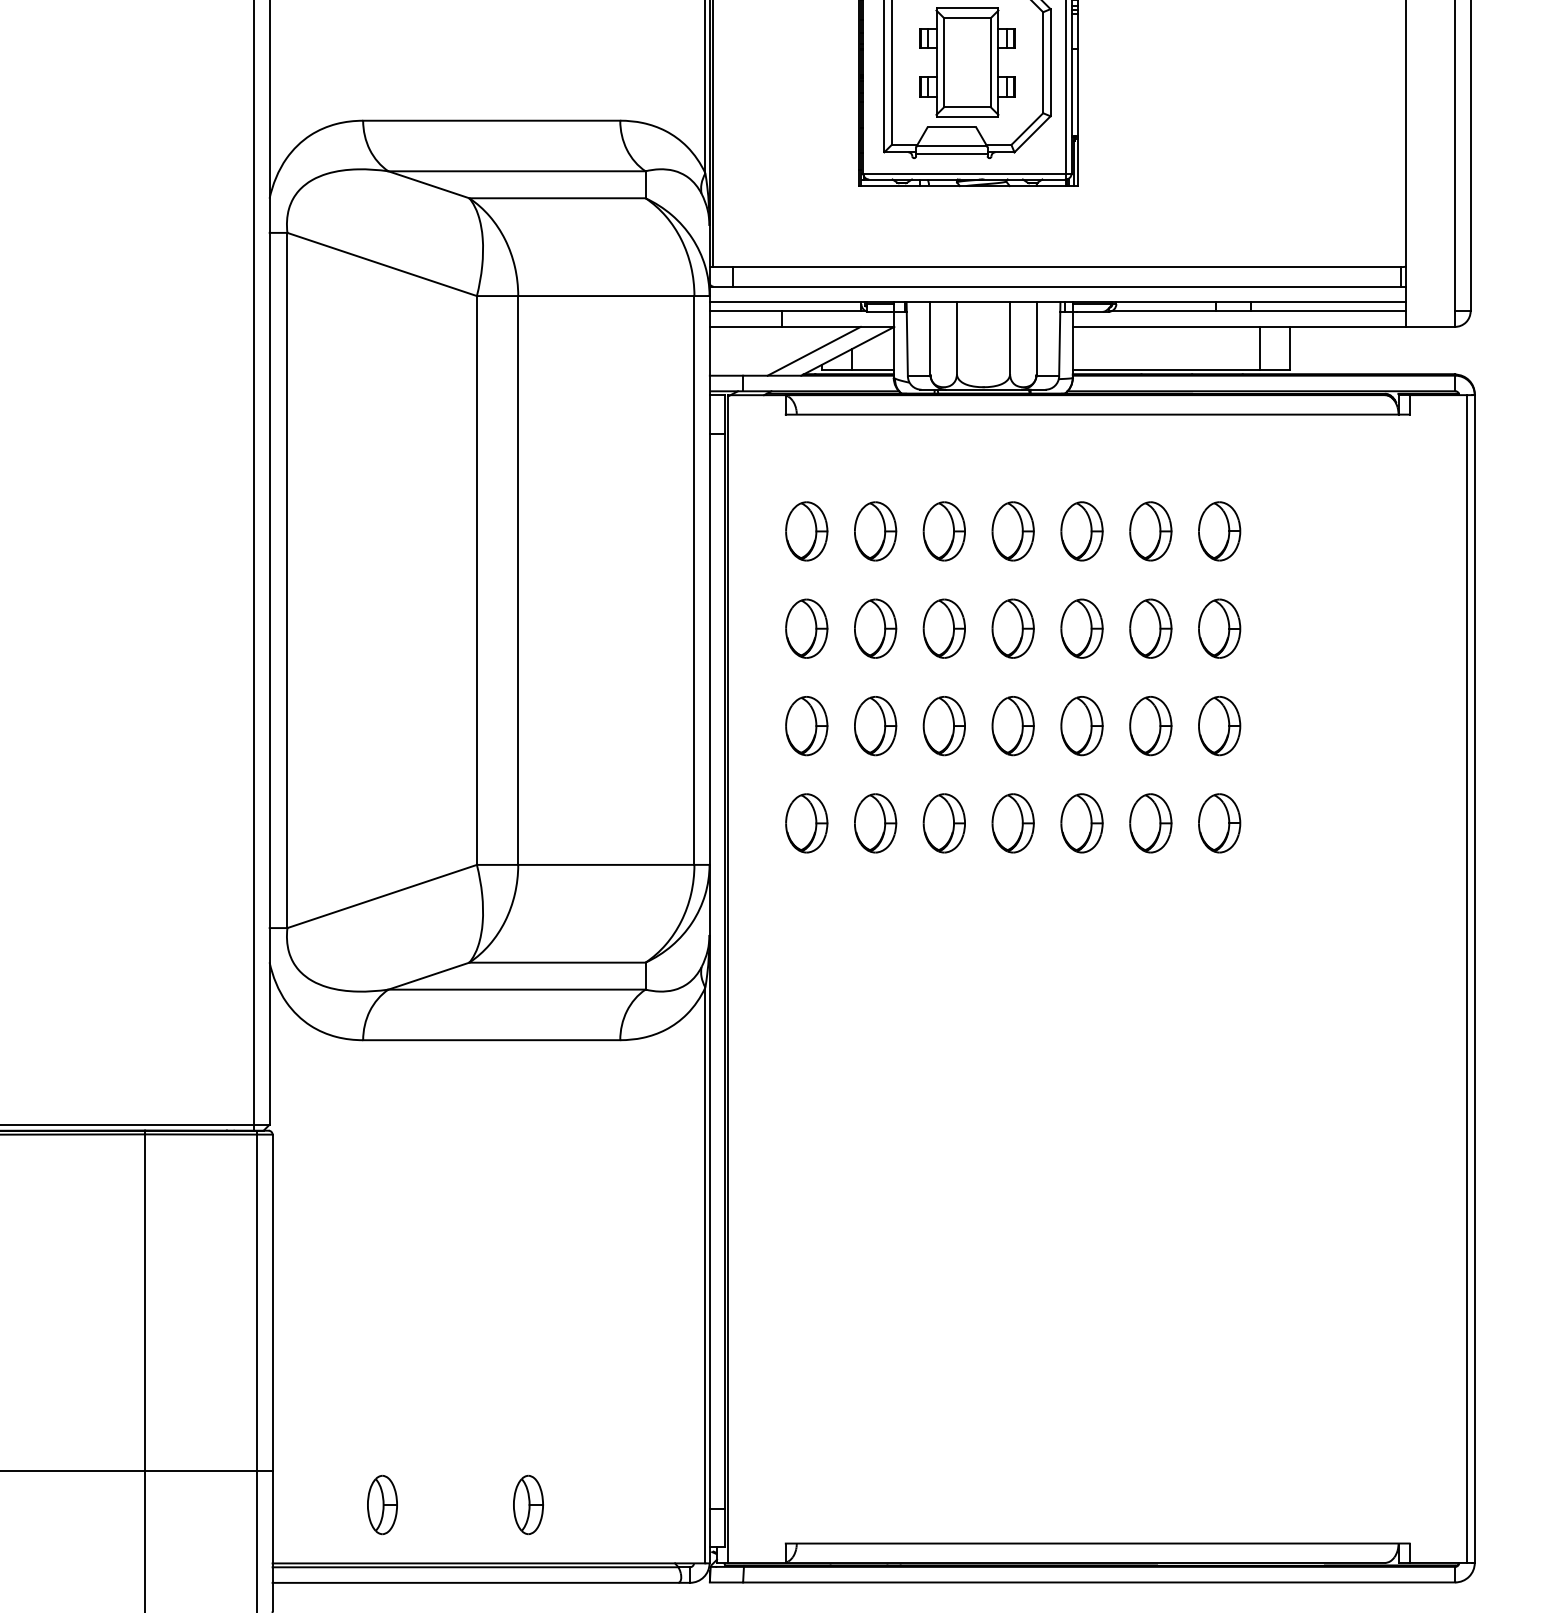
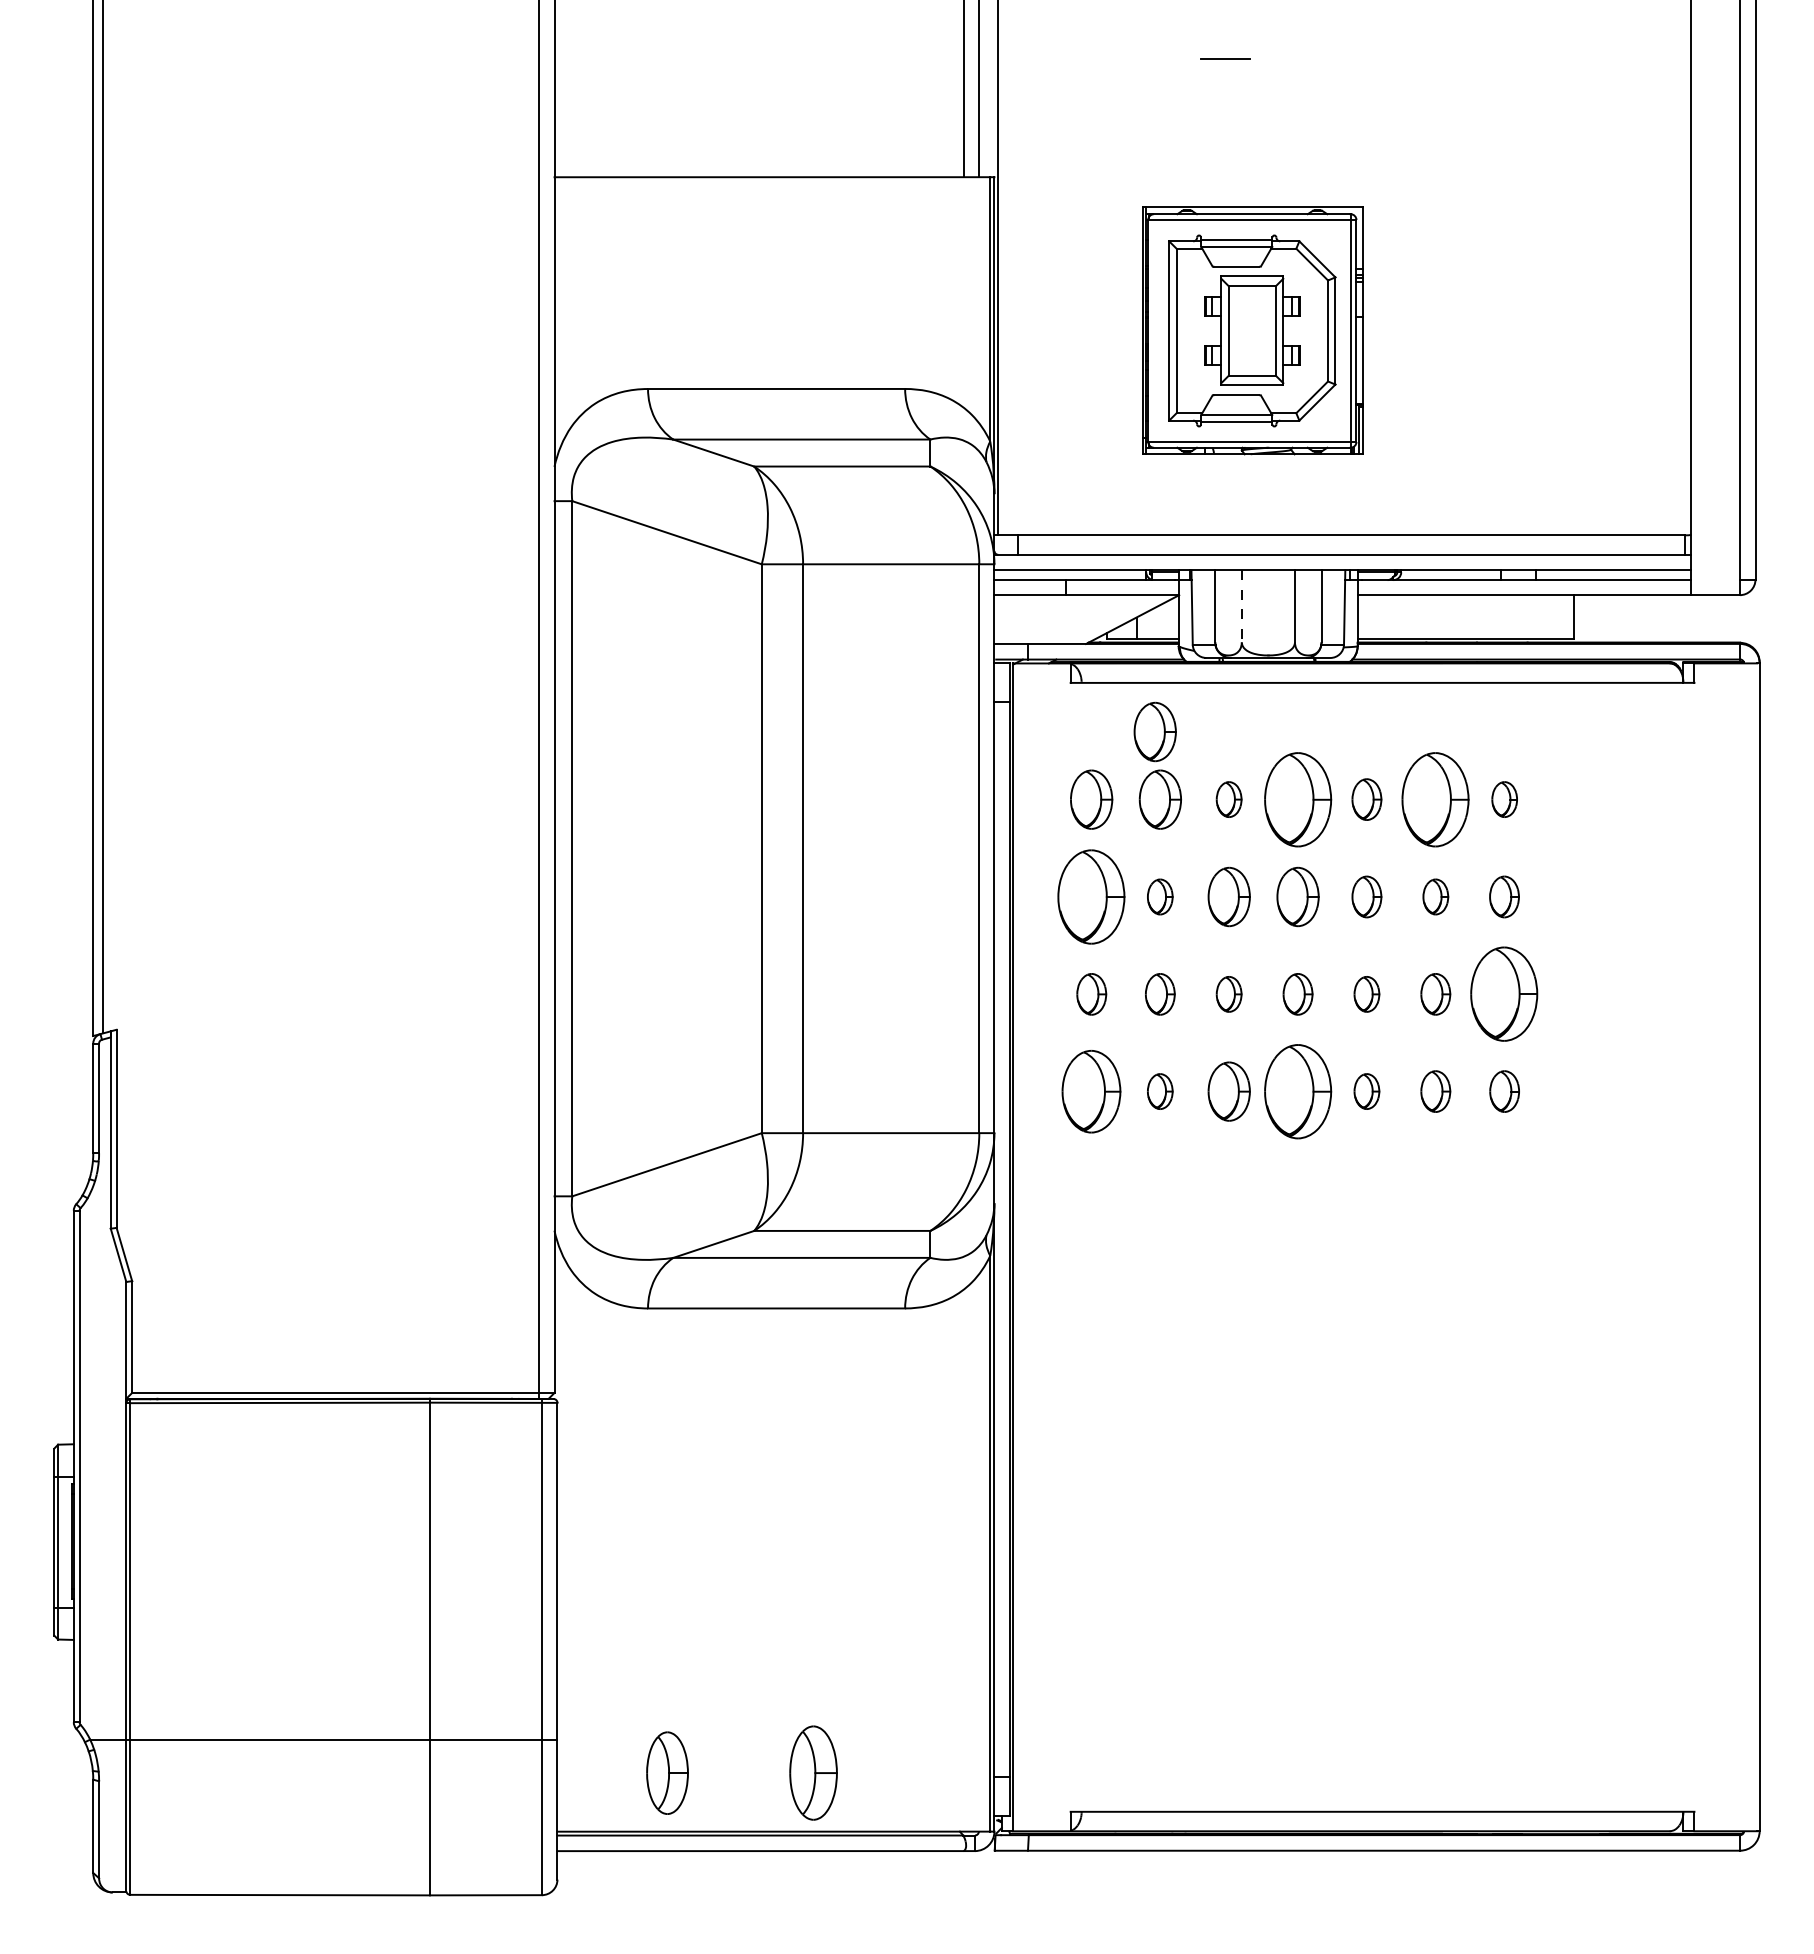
line: (956, 338) -> (1241, 606), solid -> dashed
line: (1260, 348) -> (1545, 616), removed
line: (813, 351) -> (1098, 619), removed
part: (869, 463) -> (1154, 731), added
part: (943, 531) -> (1228, 799), size x0.6
part: (1012, 531) -> (1297, 799), size x1.6
part: (1081, 531) -> (1366, 799), size x0.7
part: (1150, 531) -> (1435, 799), size x1.6
part: (1219, 531) -> (1504, 799), size x0.6
part: (806, 628) -> (1091, 896), size x1.6
part: (874, 628) -> (1159, 896), size x0.6
part: (1081, 628) -> (1366, 896), size x0.7
part: (1150, 628) -> (1435, 896), size x0.6
part: (1219, 628) -> (1504, 896), size x0.7
part: (806, 726) -> (1091, 994), size x0.7
part: (874, 726) -> (1159, 994), size x0.7
part: (943, 726) -> (1228, 994), size x0.6
part: (1012, 726) -> (1297, 994), size x0.7
part: (1081, 726) -> (1366, 994), size x0.6
part: (1150, 726) -> (1435, 994), size x0.7
part: (1219, 726) -> (1504, 994), size x1.6
part: (806, 823) -> (1091, 1091), size x1.4
part: (874, 823) -> (1159, 1091), size x0.6
part: (1012, 823) -> (1297, 1091), size x1.6
part: (1081, 823) -> (1366, 1091), size x0.6
part: (1150, 823) -> (1435, 1091), size x0.7
part: (1219, 823) -> (1504, 1091), size x0.7
line: (1467, 979) -> (1752, 1247), removed
part: (381, 1505) -> (666, 1773), size x1.4
part: (527, 1505) -> (812, 1773), size x1.6

